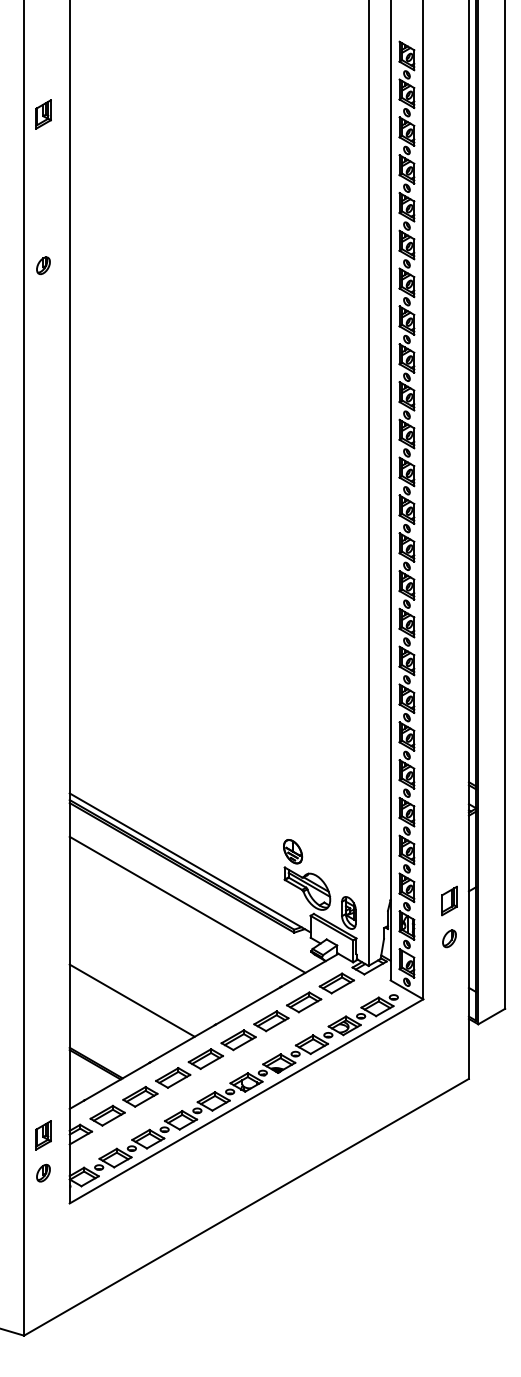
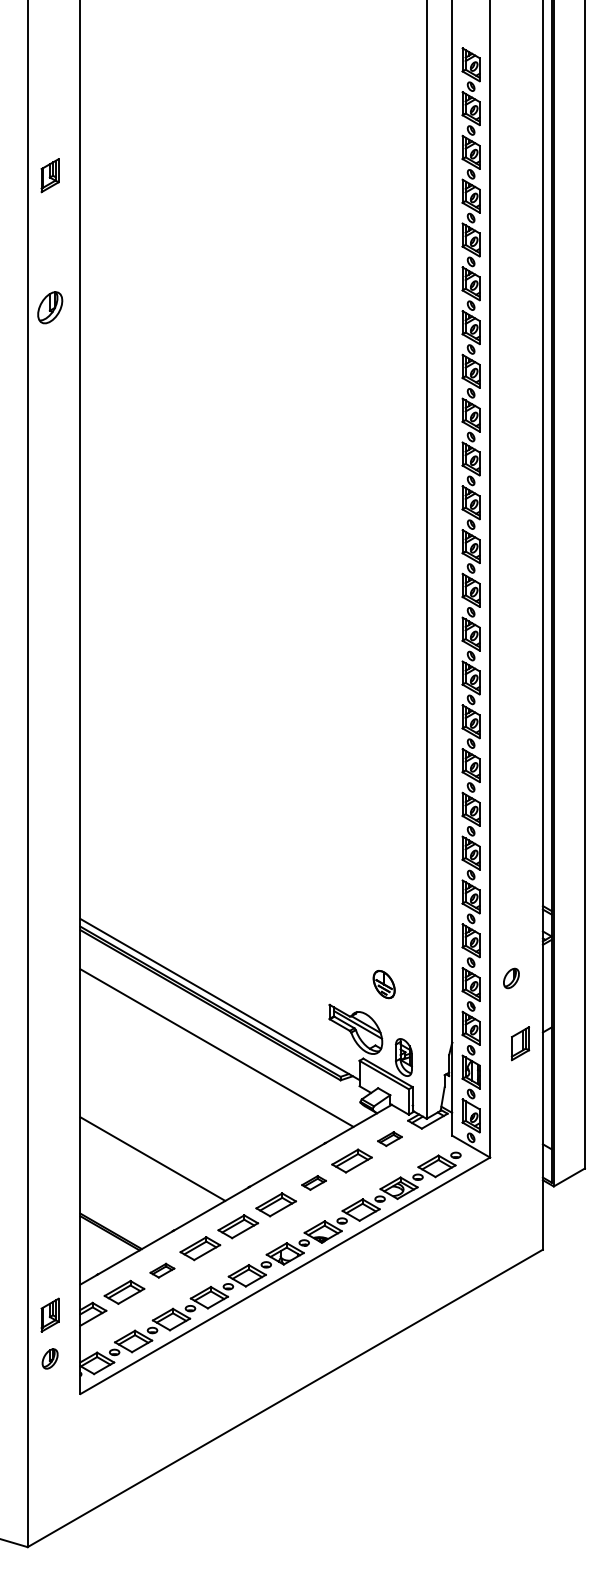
part: (42, 114) -> (49, 175), moved
part: (42, 265) -> (49, 307), size x1.6
part: (292, 851) -> (383, 984), moved
part: (449, 938) -> (511, 978), moved
part: (336, 982) -> (389, 1138), size x0.6
part: (270, 1020) -> (313, 1182), size x0.6
part: (140, 1096) -> (162, 1270), size x0.6

